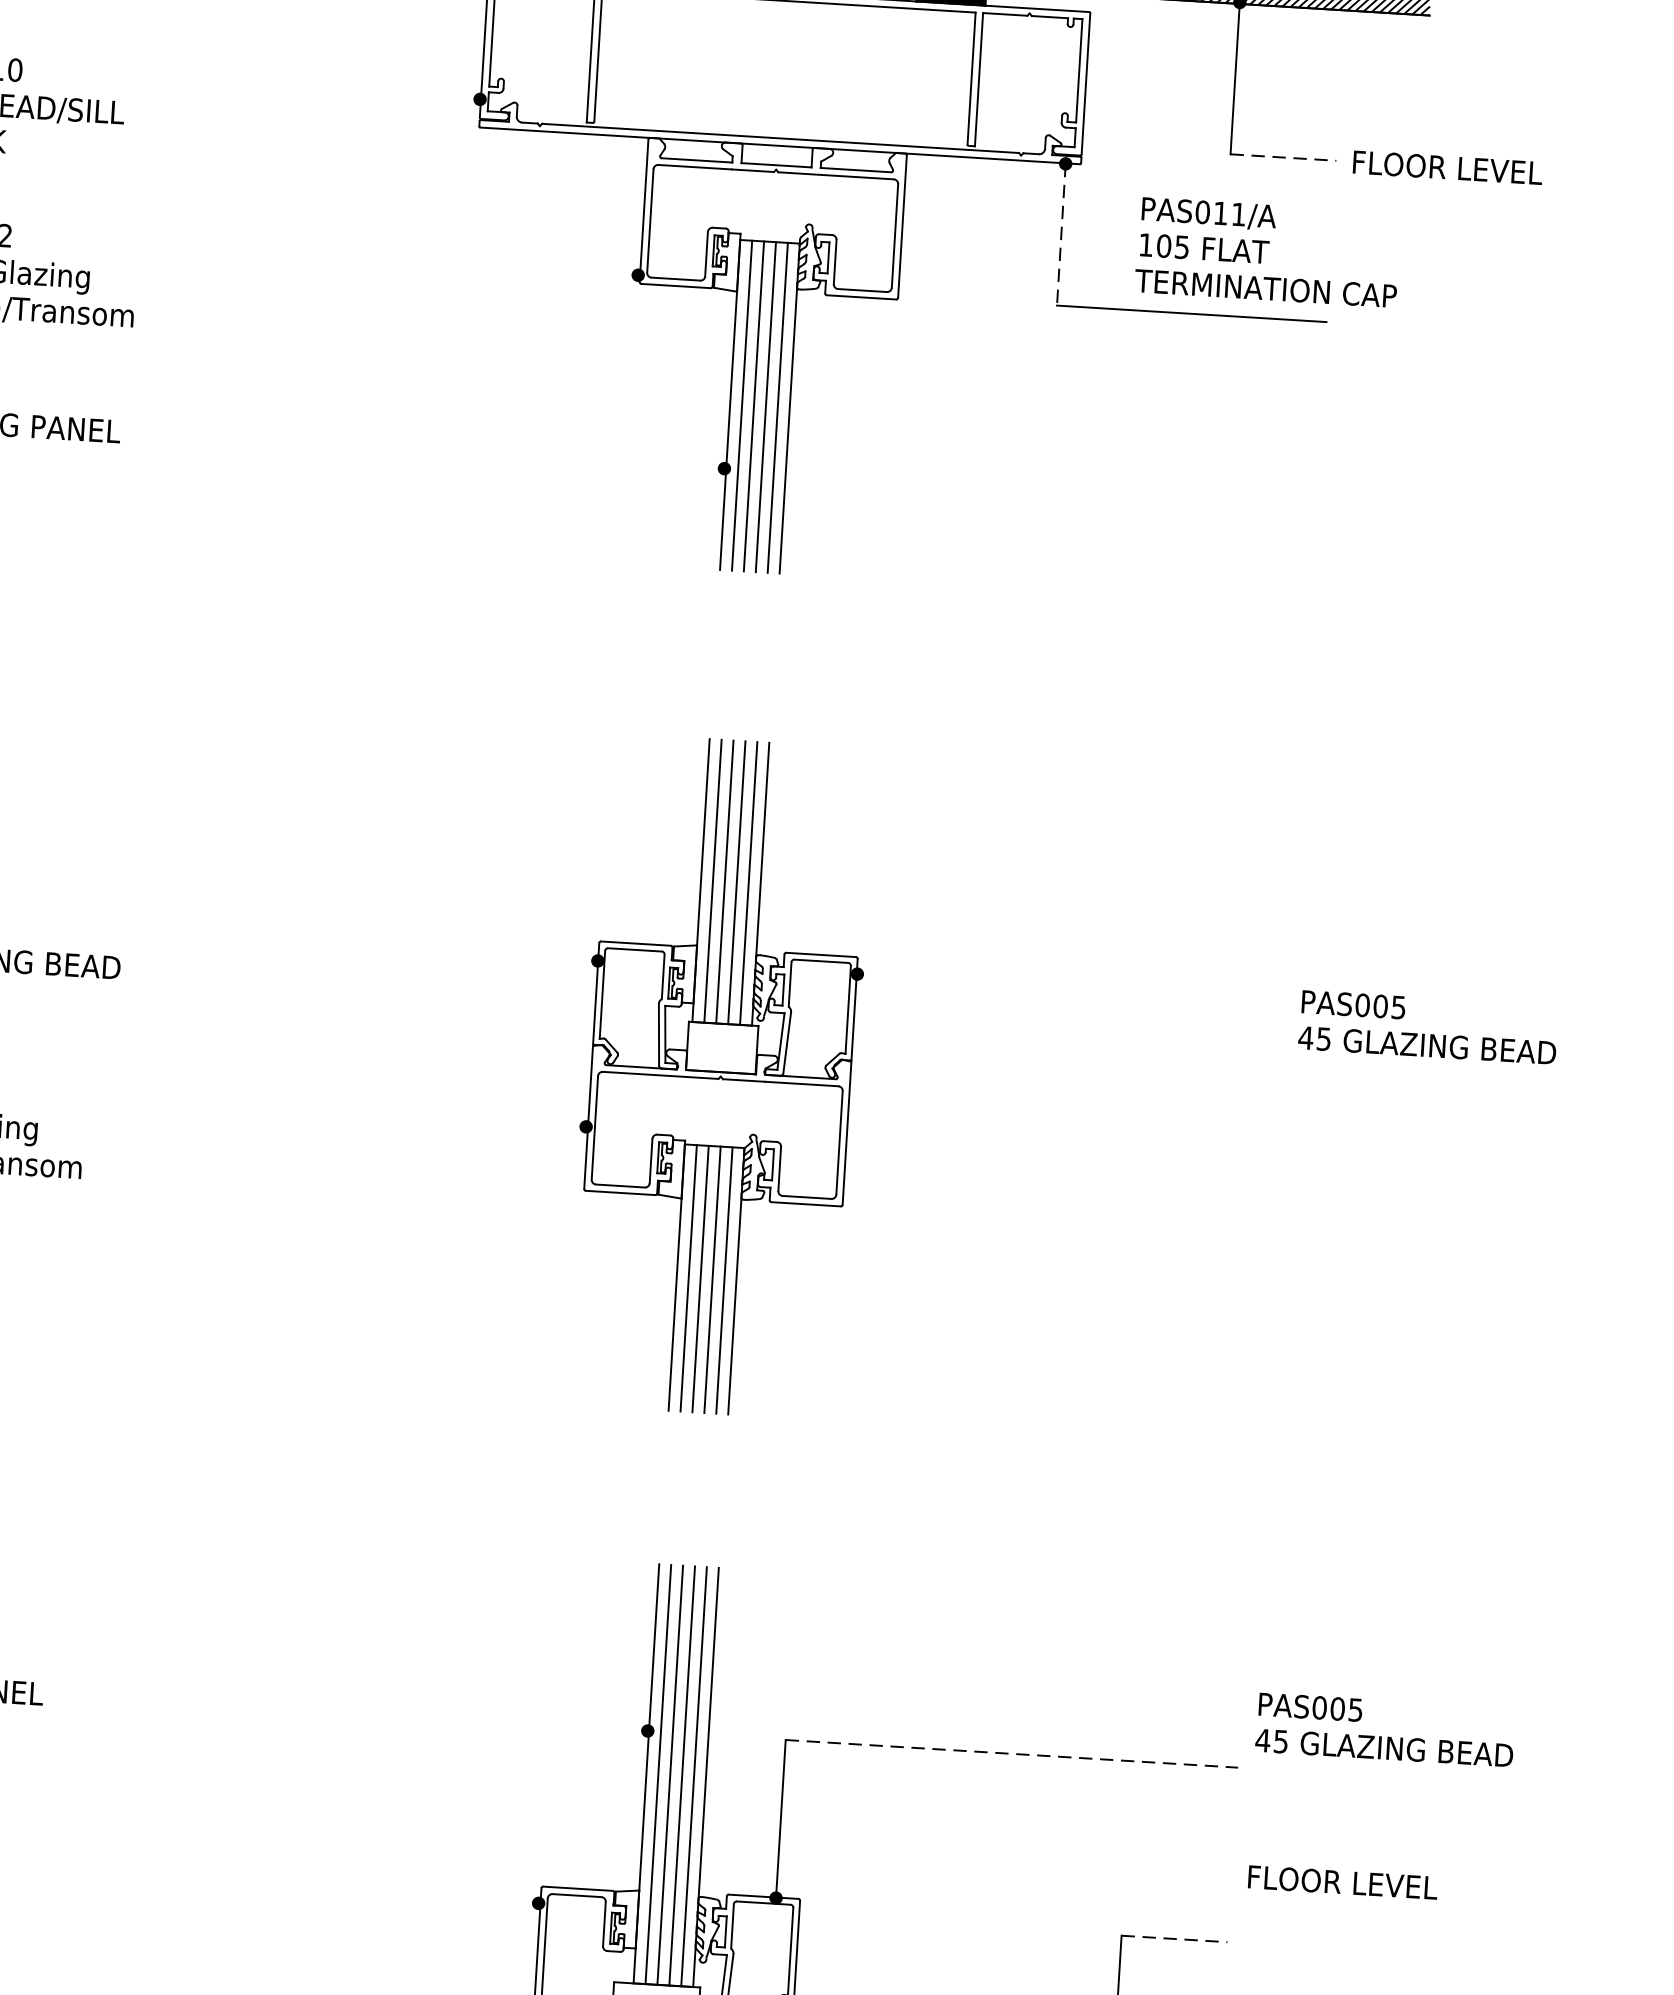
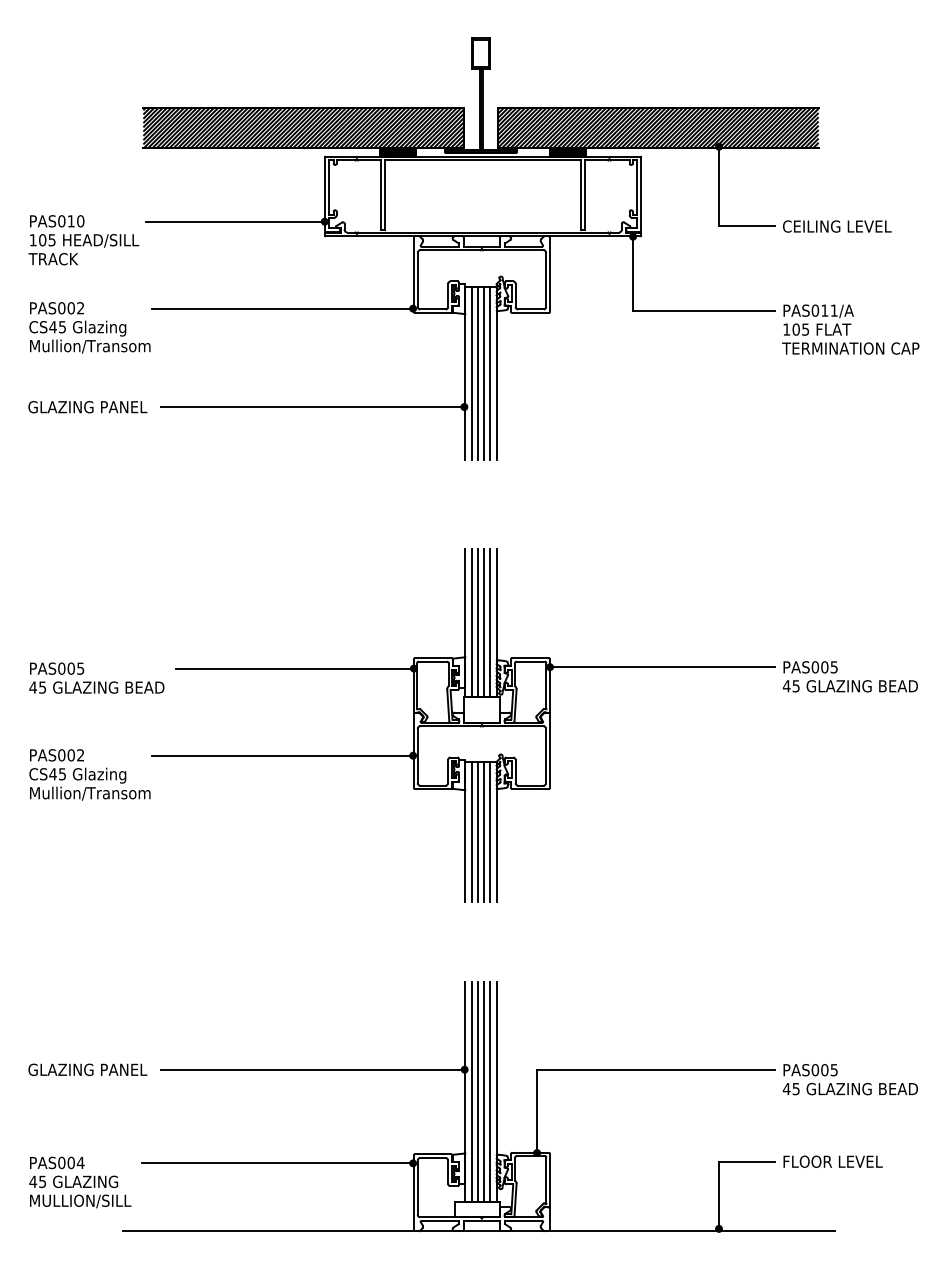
line: (310, 88) -> (235, 221), added
line: (1282, 157) -> (746, 226), dashed -> solid
text: (1456, 168) -> (837, 226), FLOOR LEVEL -> CEILING LEVEL
line: (1062, 235) -> (633, 274), dashed -> solid
text: (1267, 252) -> (850, 329), moved
line: (389, 259) -> (282, 308), added
line: (435, 451) -> (312, 407), added
line: (370, 946) -> (294, 668), added
line: (1071, 987) -> (662, 667), added
line: (337, 1111) -> (282, 755), added
line: (357, 1712) -> (312, 1069), added
text: (1383, 1729) -> (849, 1079), moved
line: (1011, 1754) -> (655, 1070), dashed -> solid
text: (1341, 1881) -> (832, 1161), moved
line: (280, 1887) -> (277, 1163), added
line: (1173, 1938) -> (746, 1161), dashed -> solid

